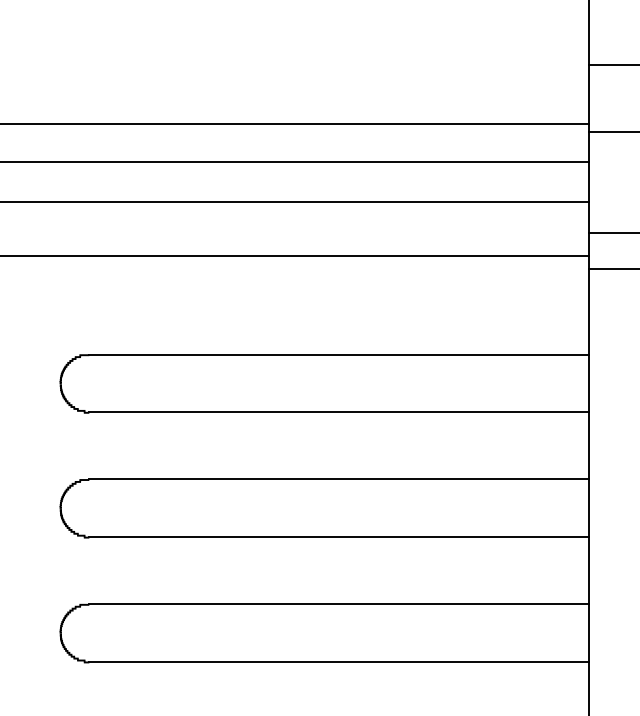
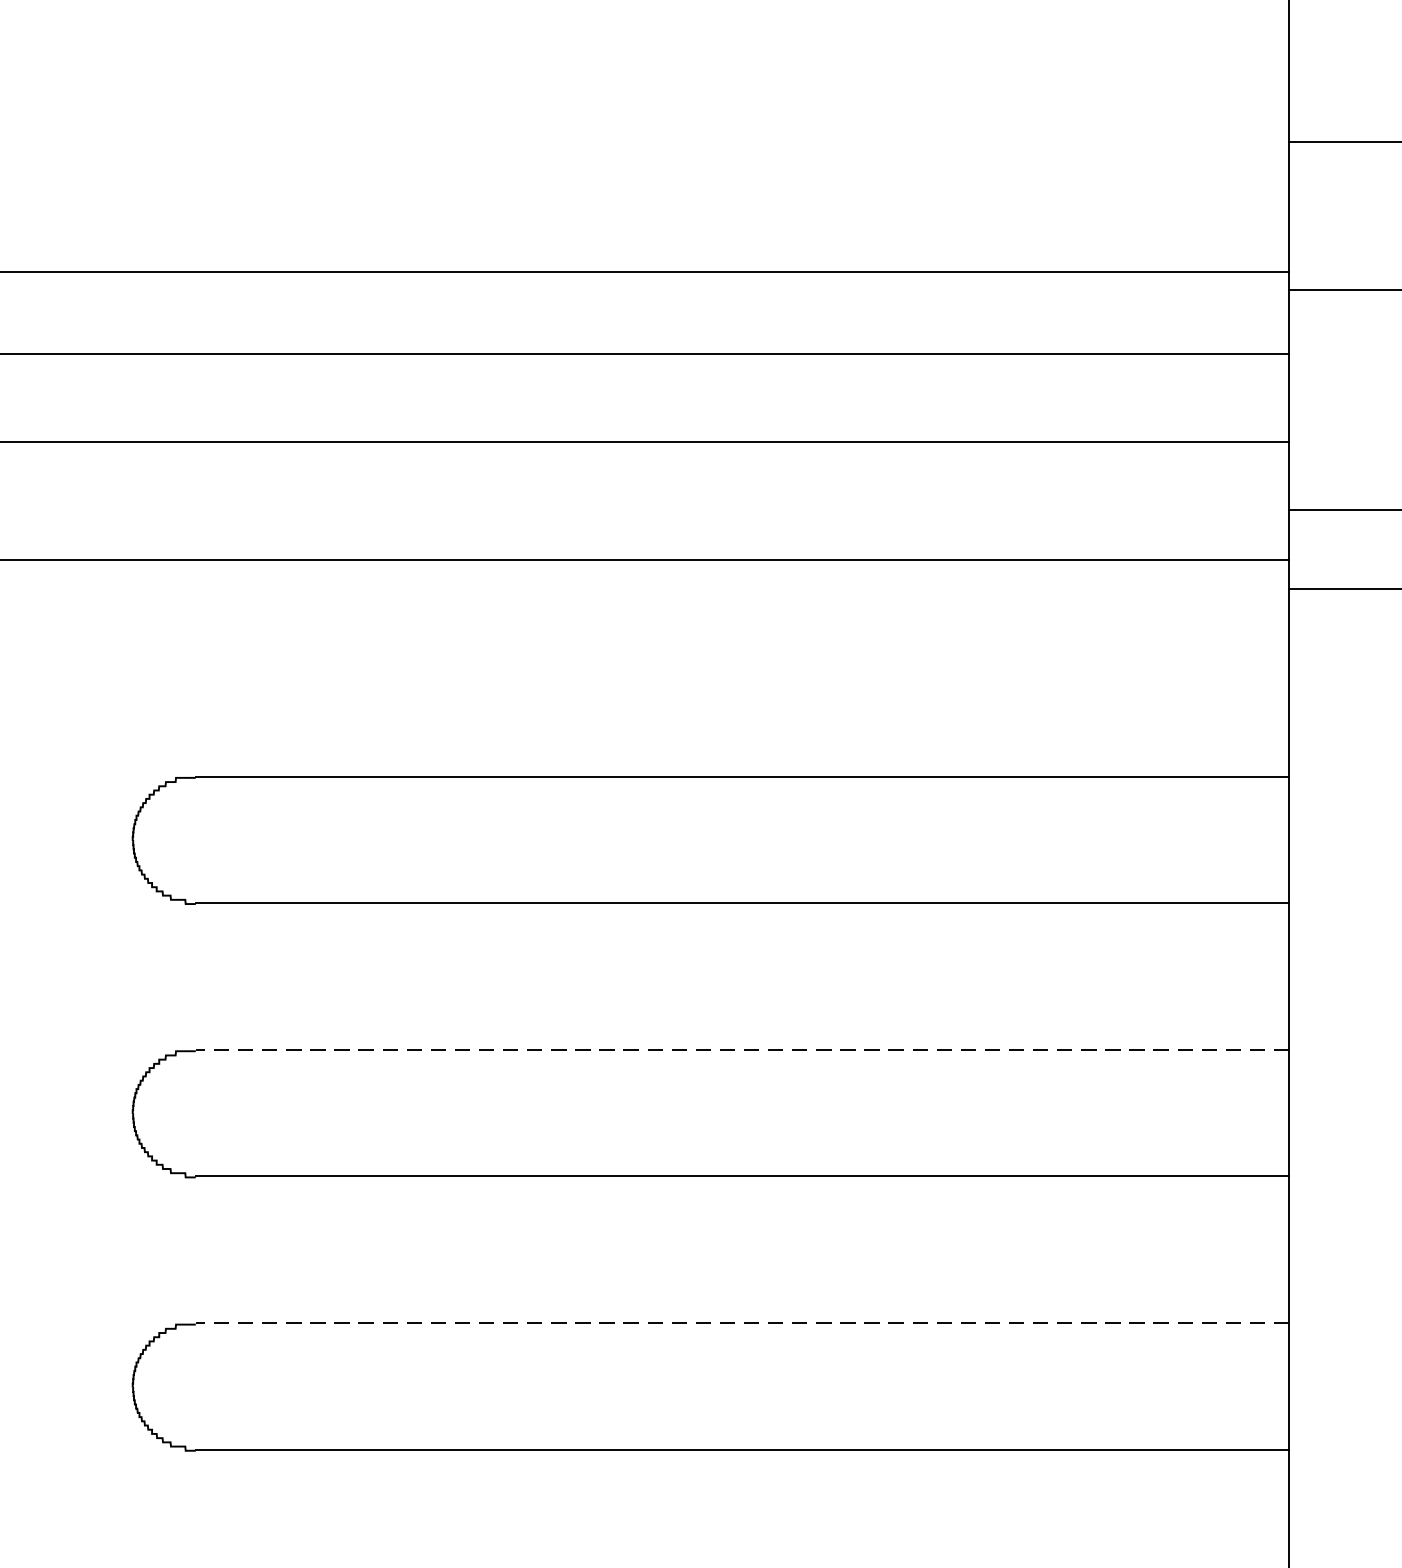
line: (338, 479) -> (741, 1050), solid -> dashed
line: (338, 604) -> (741, 1323), solid -> dashed

